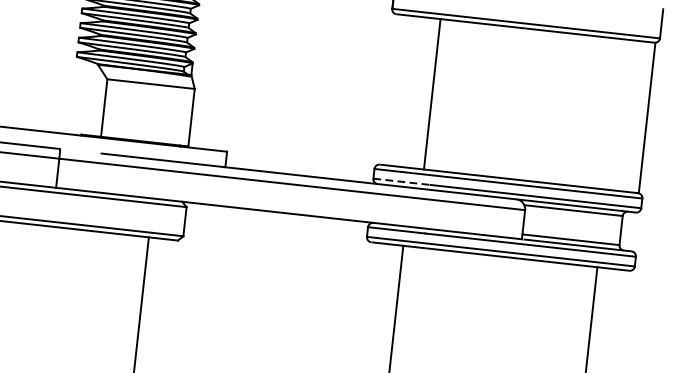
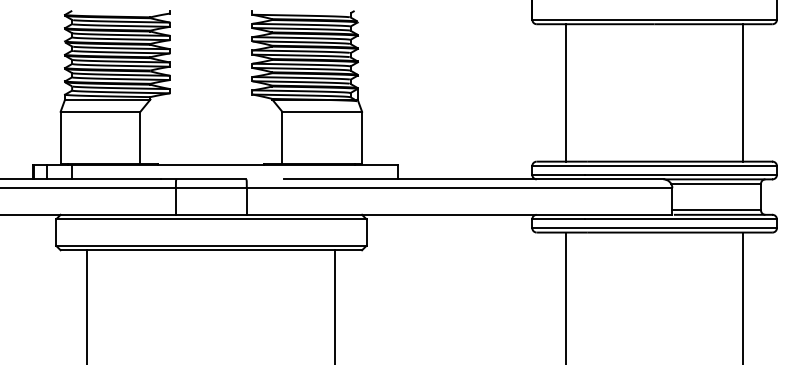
line: (431, 93) -> (565, 92), moved
line: (647, 117) -> (743, 92), moved
line: (402, 181) -> (558, 174), dashed -> solid

